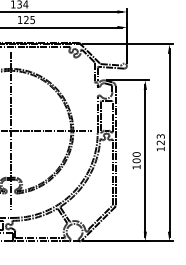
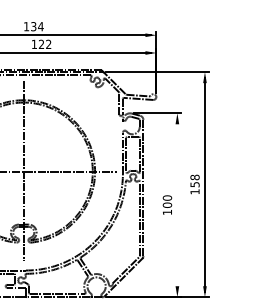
text: (32, 20) -> (48, 44), 125 -> 122
text: (160, 139) -> (194, 180), 123 -> 158
line: (145, 160) -> (177, 204), removed

